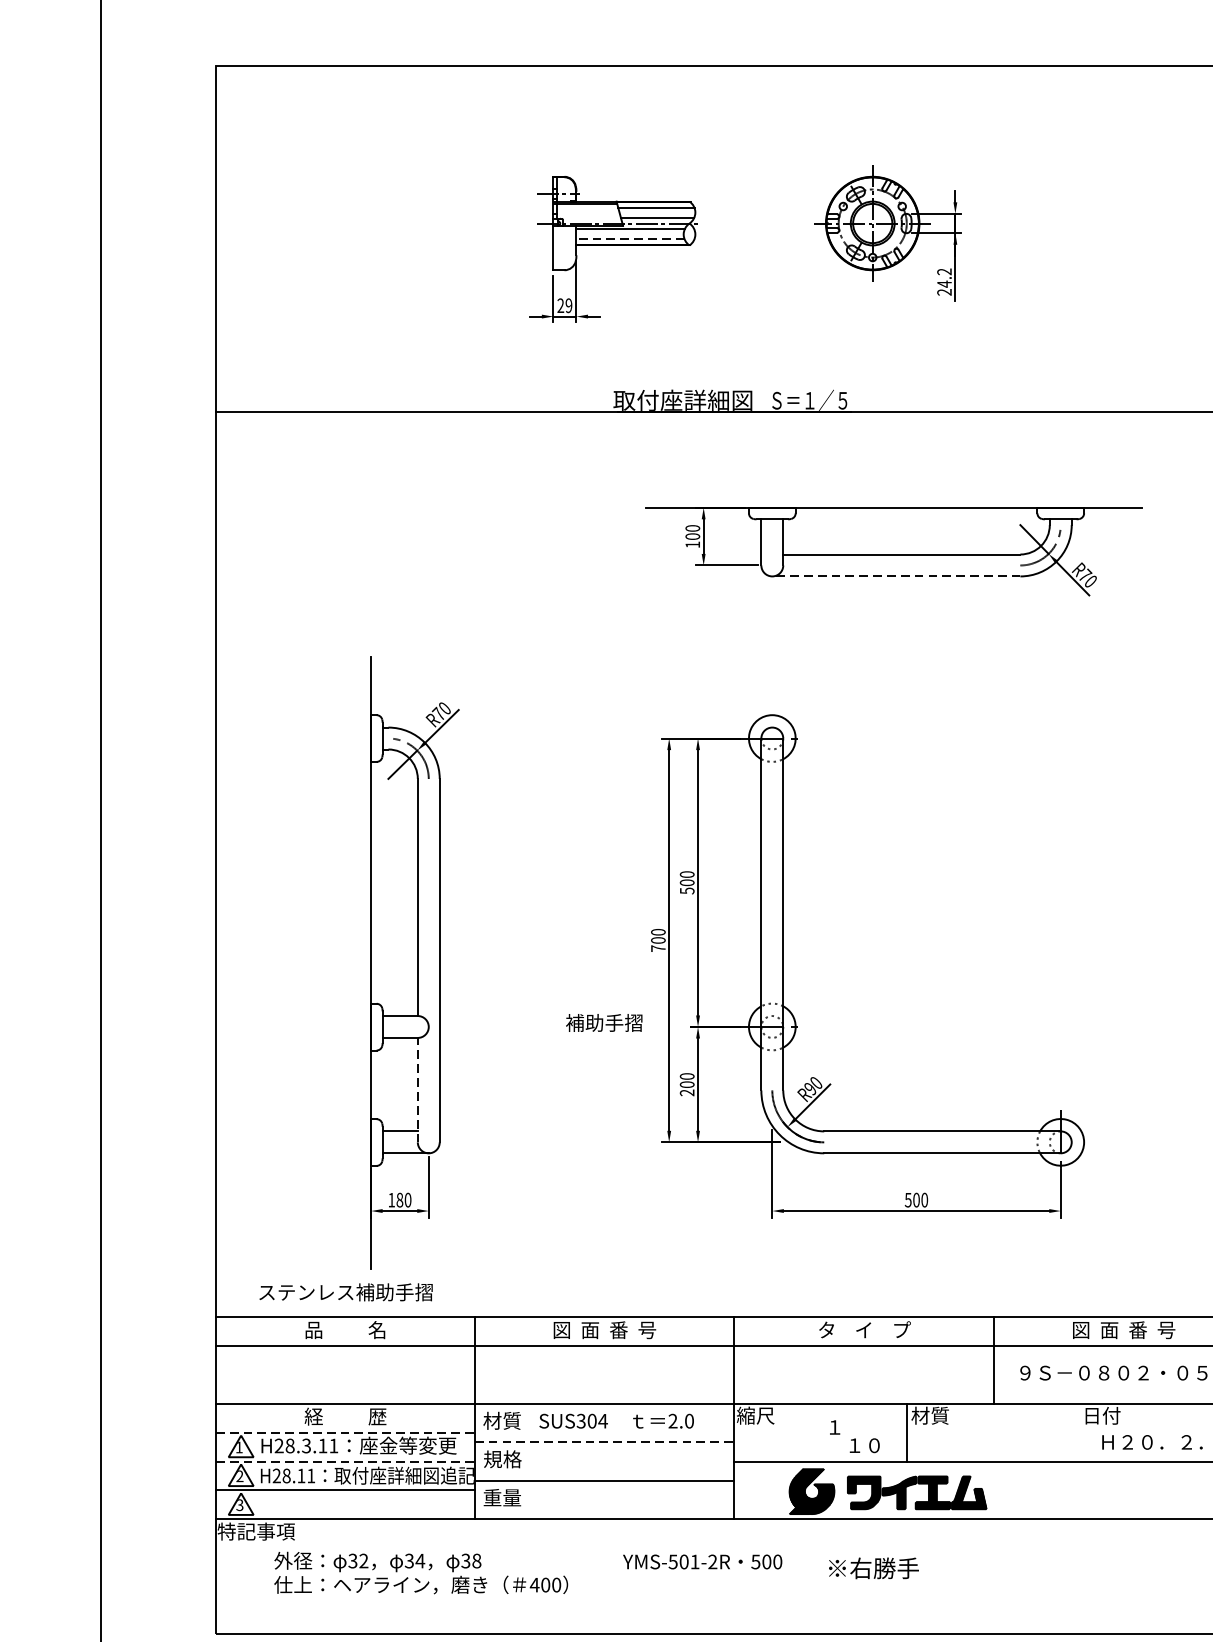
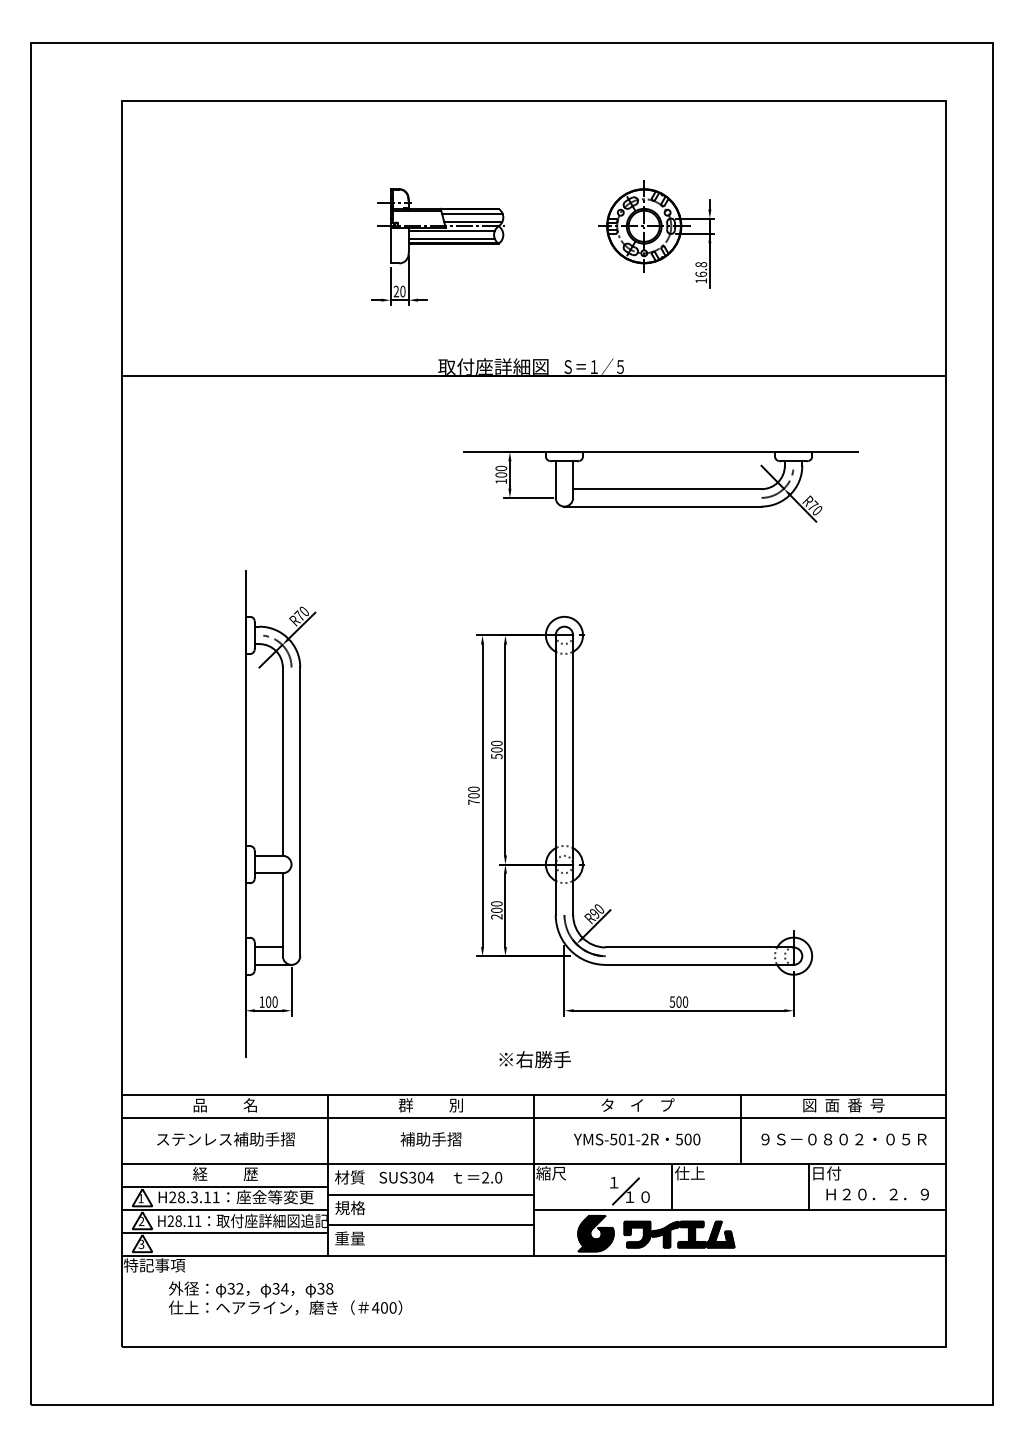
line: (630, 238) -> (451, 238), dashed -> solid
text: (944, 281) -> (701, 272), 24.2 -> 16.8
text: (568, 305) -> (402, 291), 29 -> 20
line: (895, 576) -> (662, 506), dashed -> solid
text: (603, 1023) -> (430, 1139), moved
line: (417, 1089) -> (282, 914), dashed -> solid
text: (399, 1200) -> (268, 1002), 180 -> 100
text: (345, 1292) -> (225, 1139), moved
text: (604, 1330) -> (431, 1105), 図  面  番  号 -> 群          別
text: (929, 1415) -> (689, 1173), 材質 -> 仕上
line: (345, 1432) -> (225, 1186), dashed -> solid
line: (1080, 1432) -> (809, 1186), added
line: (849, 1438) -> (625, 1191), added
line: (604, 1442) -> (431, 1194), dashed -> solid
line: (345, 1461) -> (225, 1209), dashed -> solid
text: (703, 1561) -> (637, 1139), moved
text: (873, 1568) -> (534, 1059), moved

